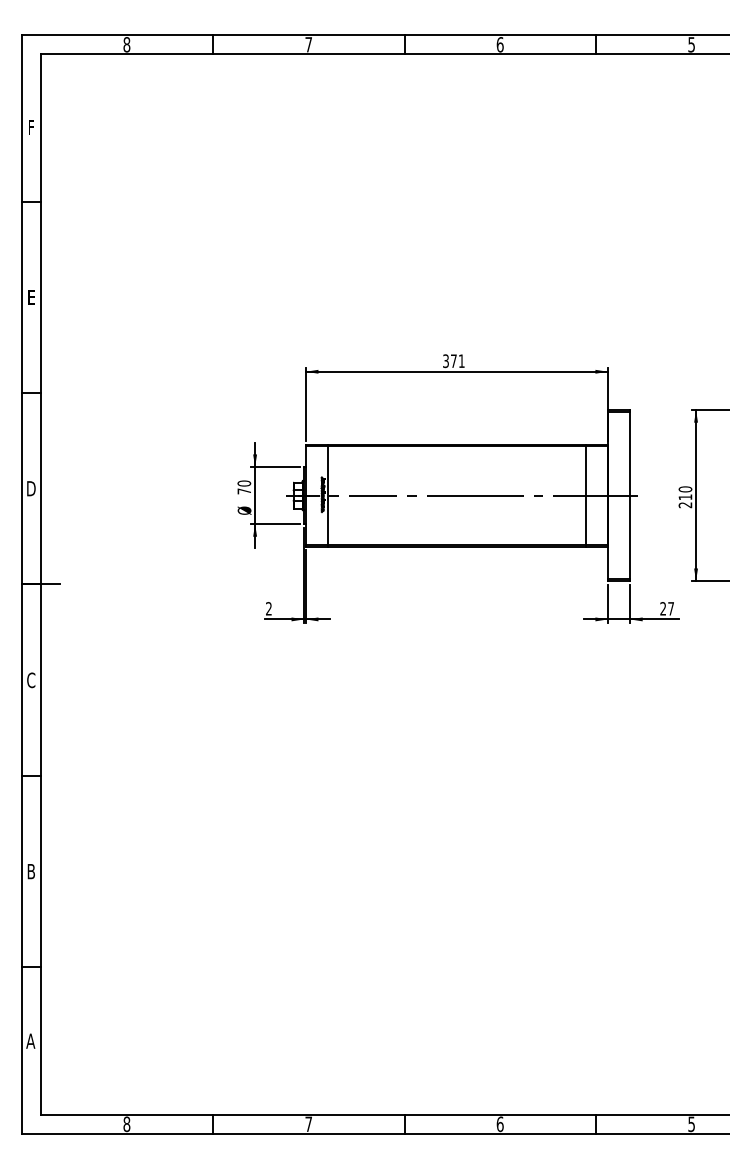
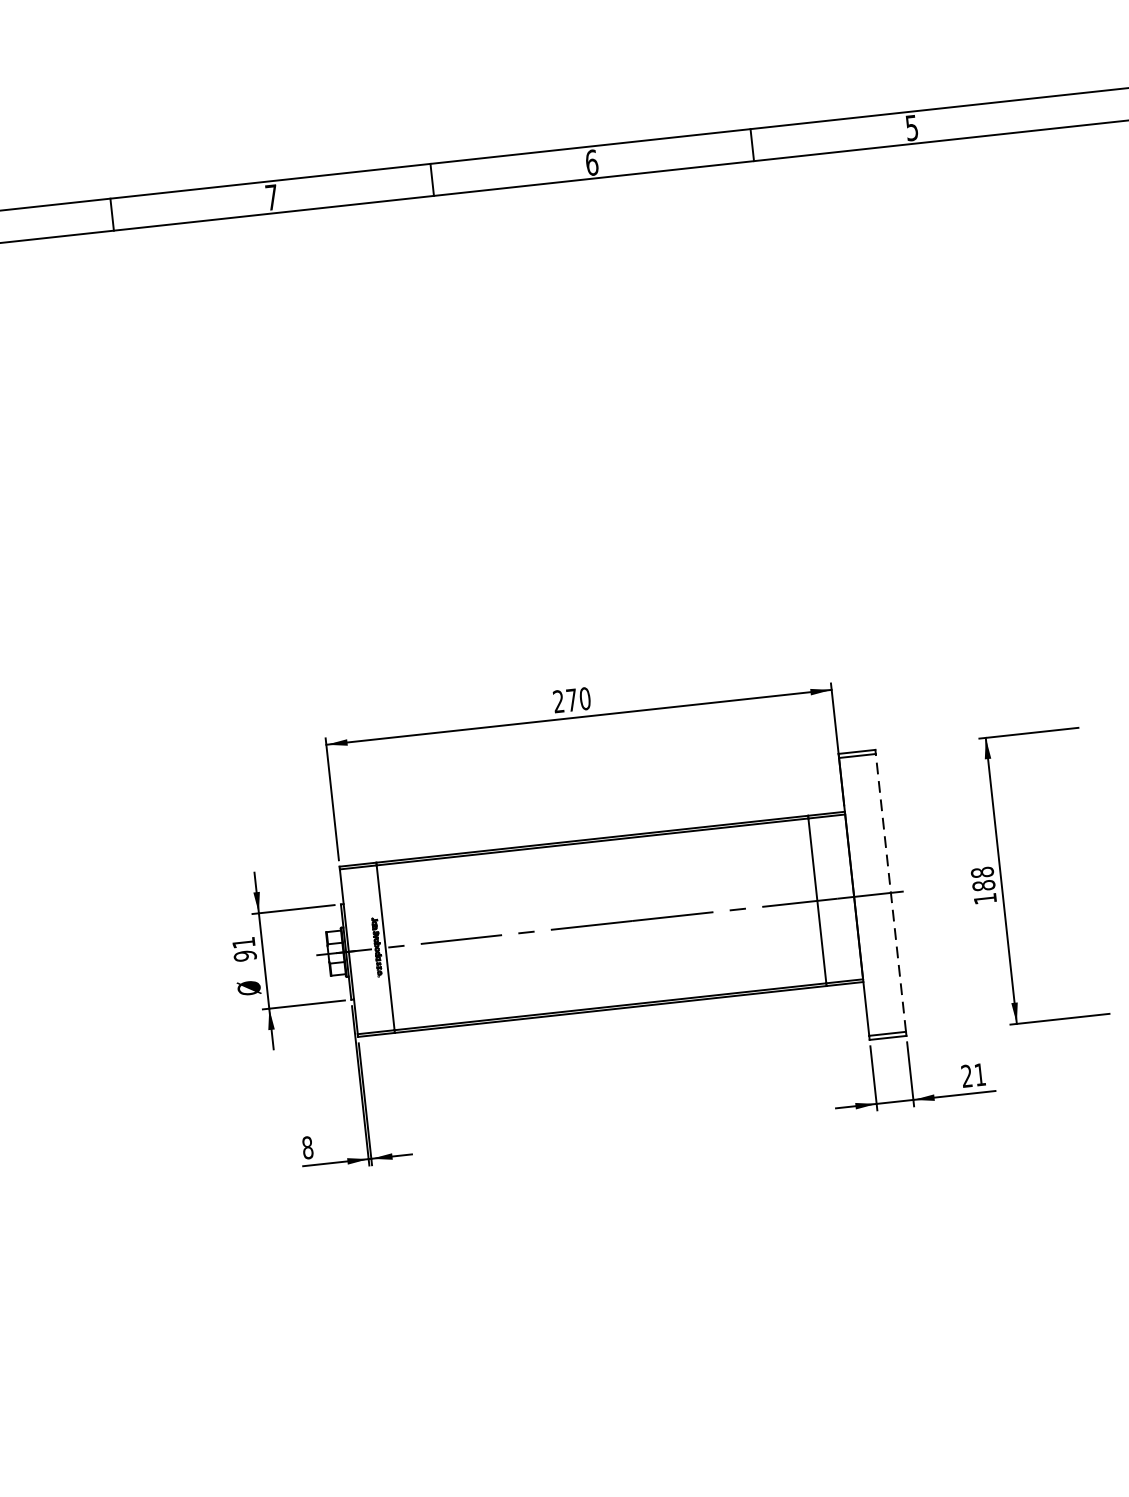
text: (453, 361) -> (571, 700), 371 -> 270
text: (244, 487) -> (244, 949), 70 -> 91
line: (630, 495) -> (891, 892), solid -> dashed
text: (685, 497) -> (983, 886), 210 -> 188
text: (268, 608) -> (306, 1147), 2 -> 8
text: (670, 608) -> (979, 1074), 27 -> 21

